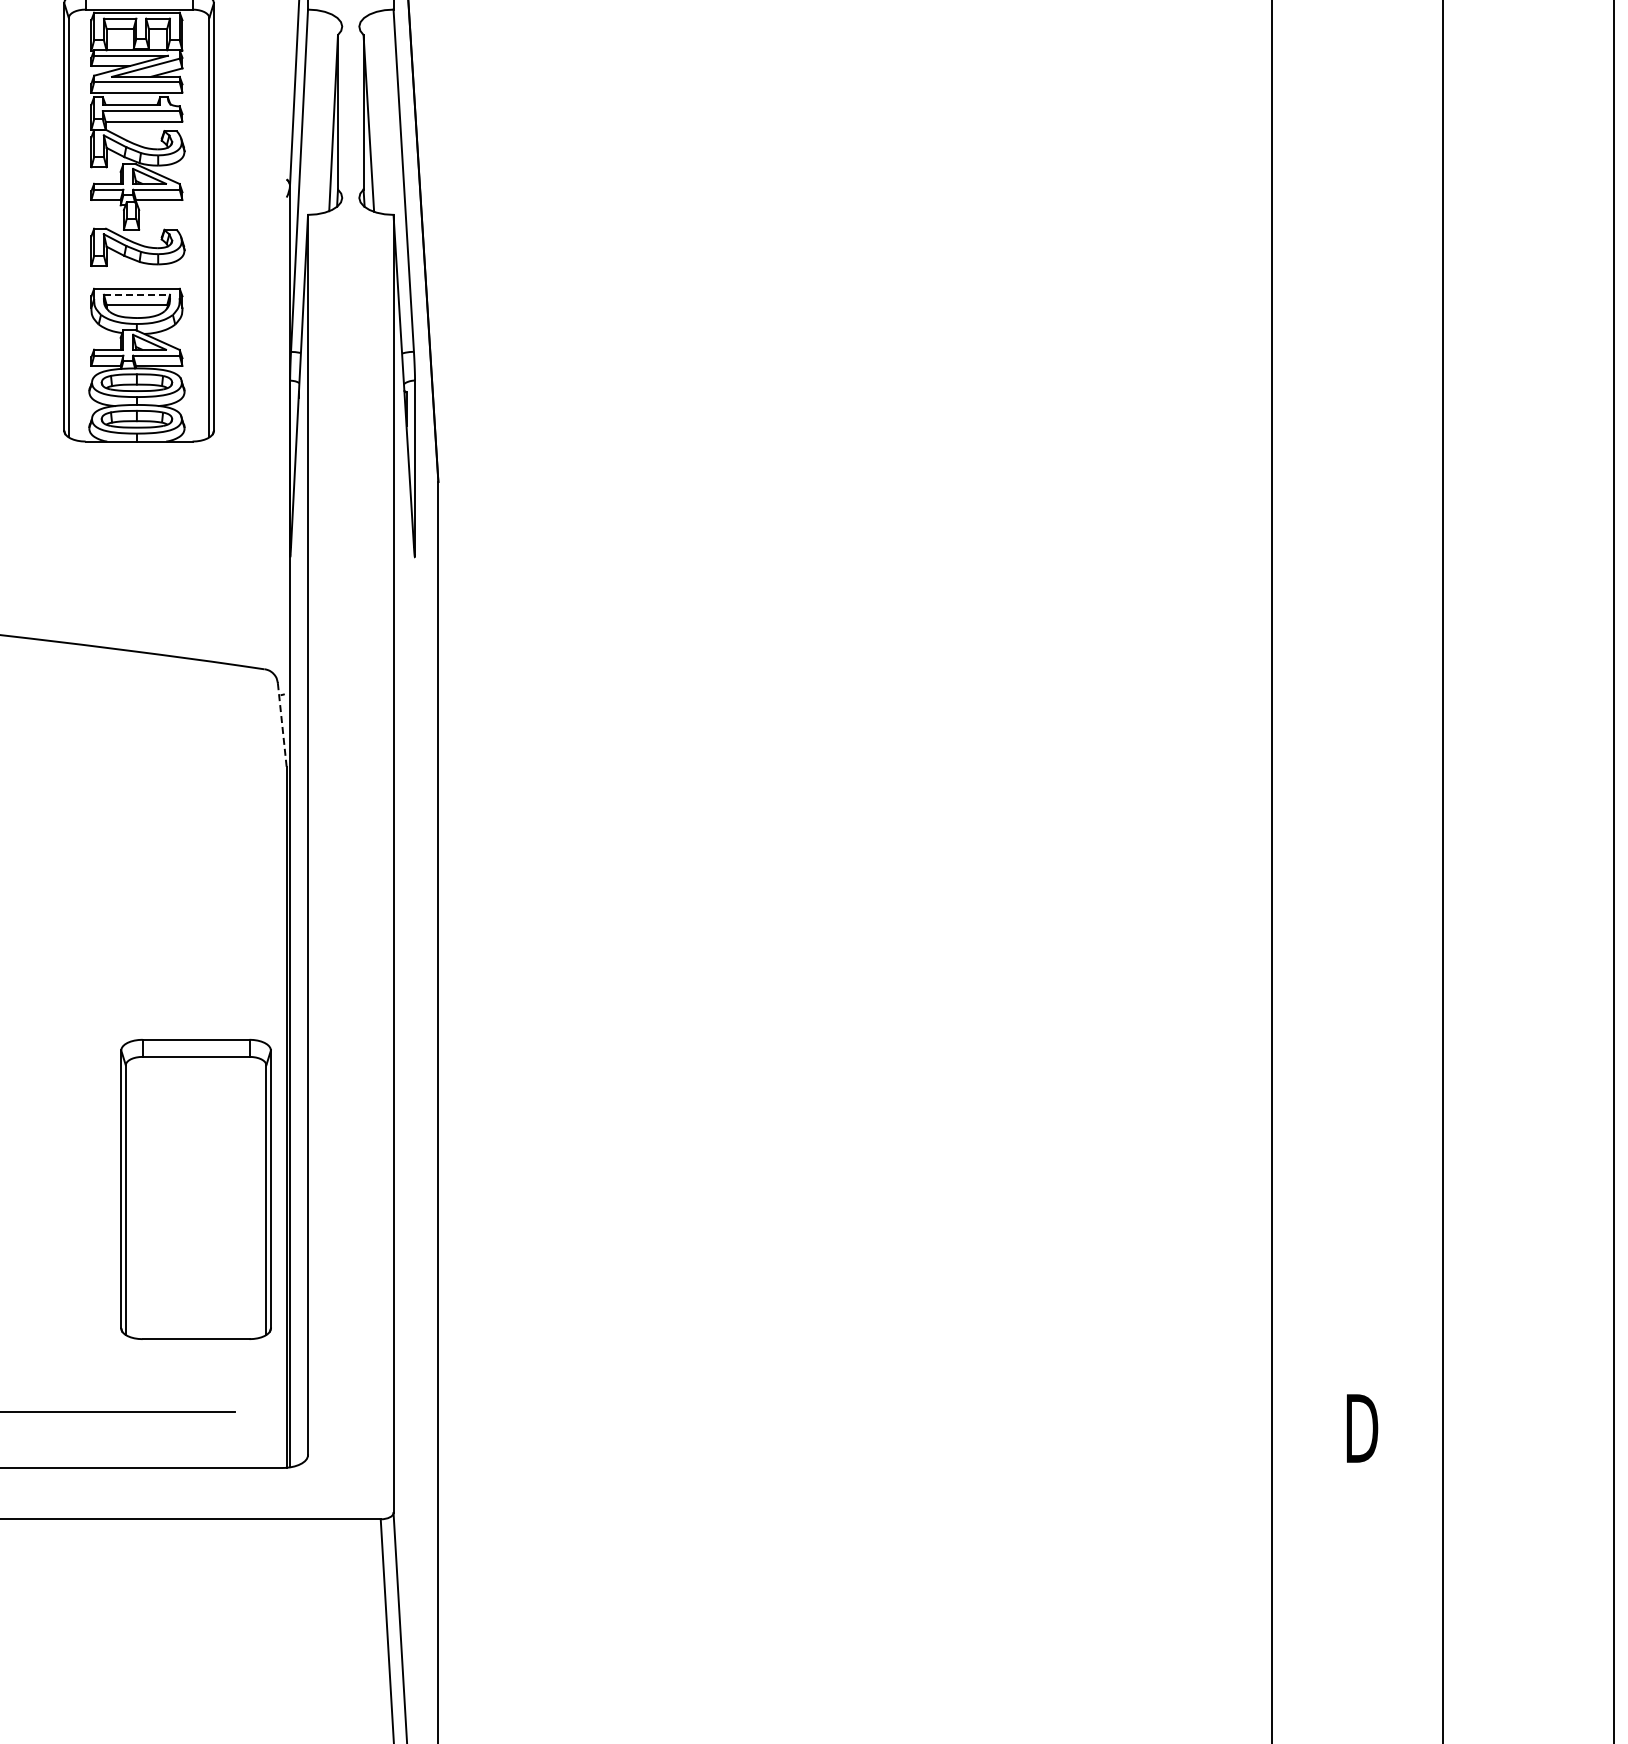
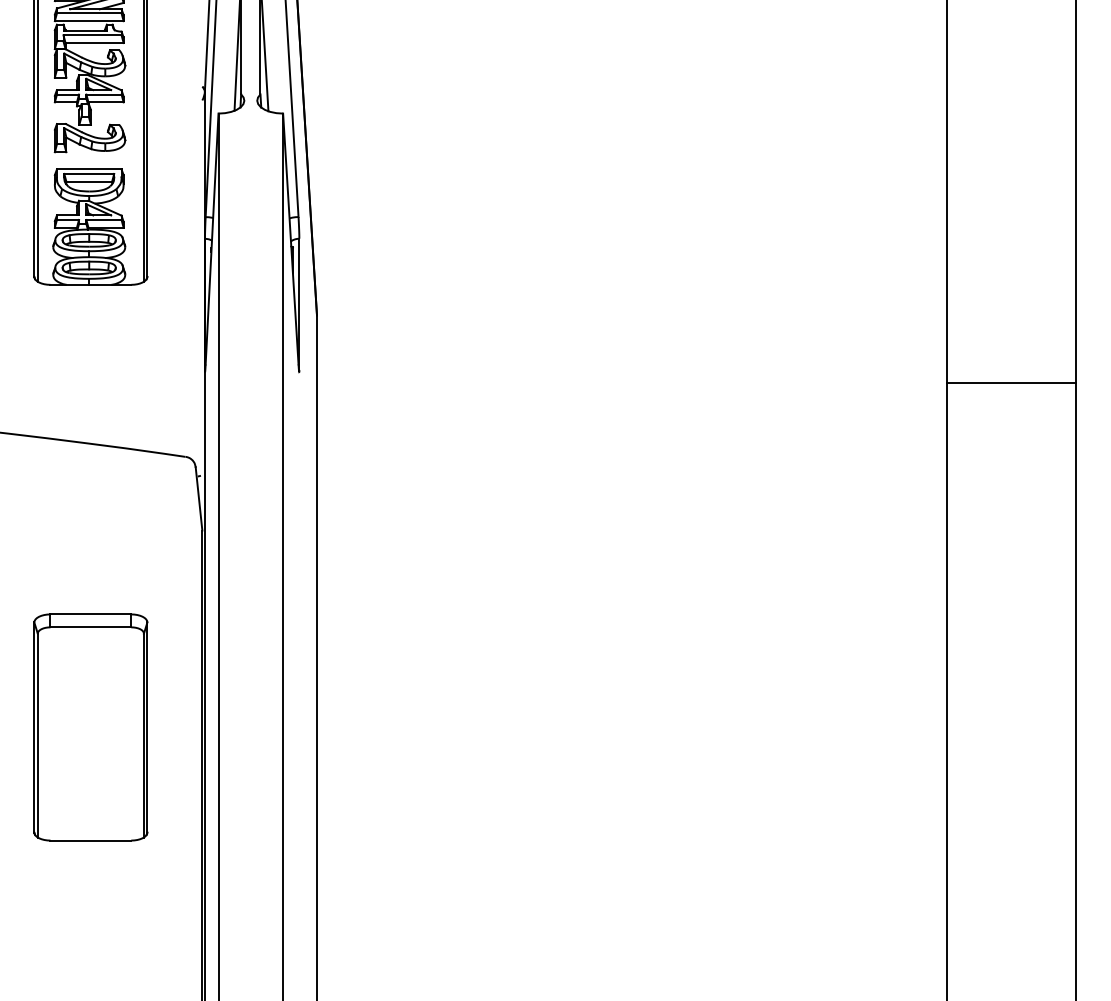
line: (137, 294) -> (89, 173), dashed -> solid
line: (1356, 571) -> (1010, 383), added
line: (282, 725) -> (199, 499), dashed -> solid
part: (195, 1188) -> (90, 726), moved

